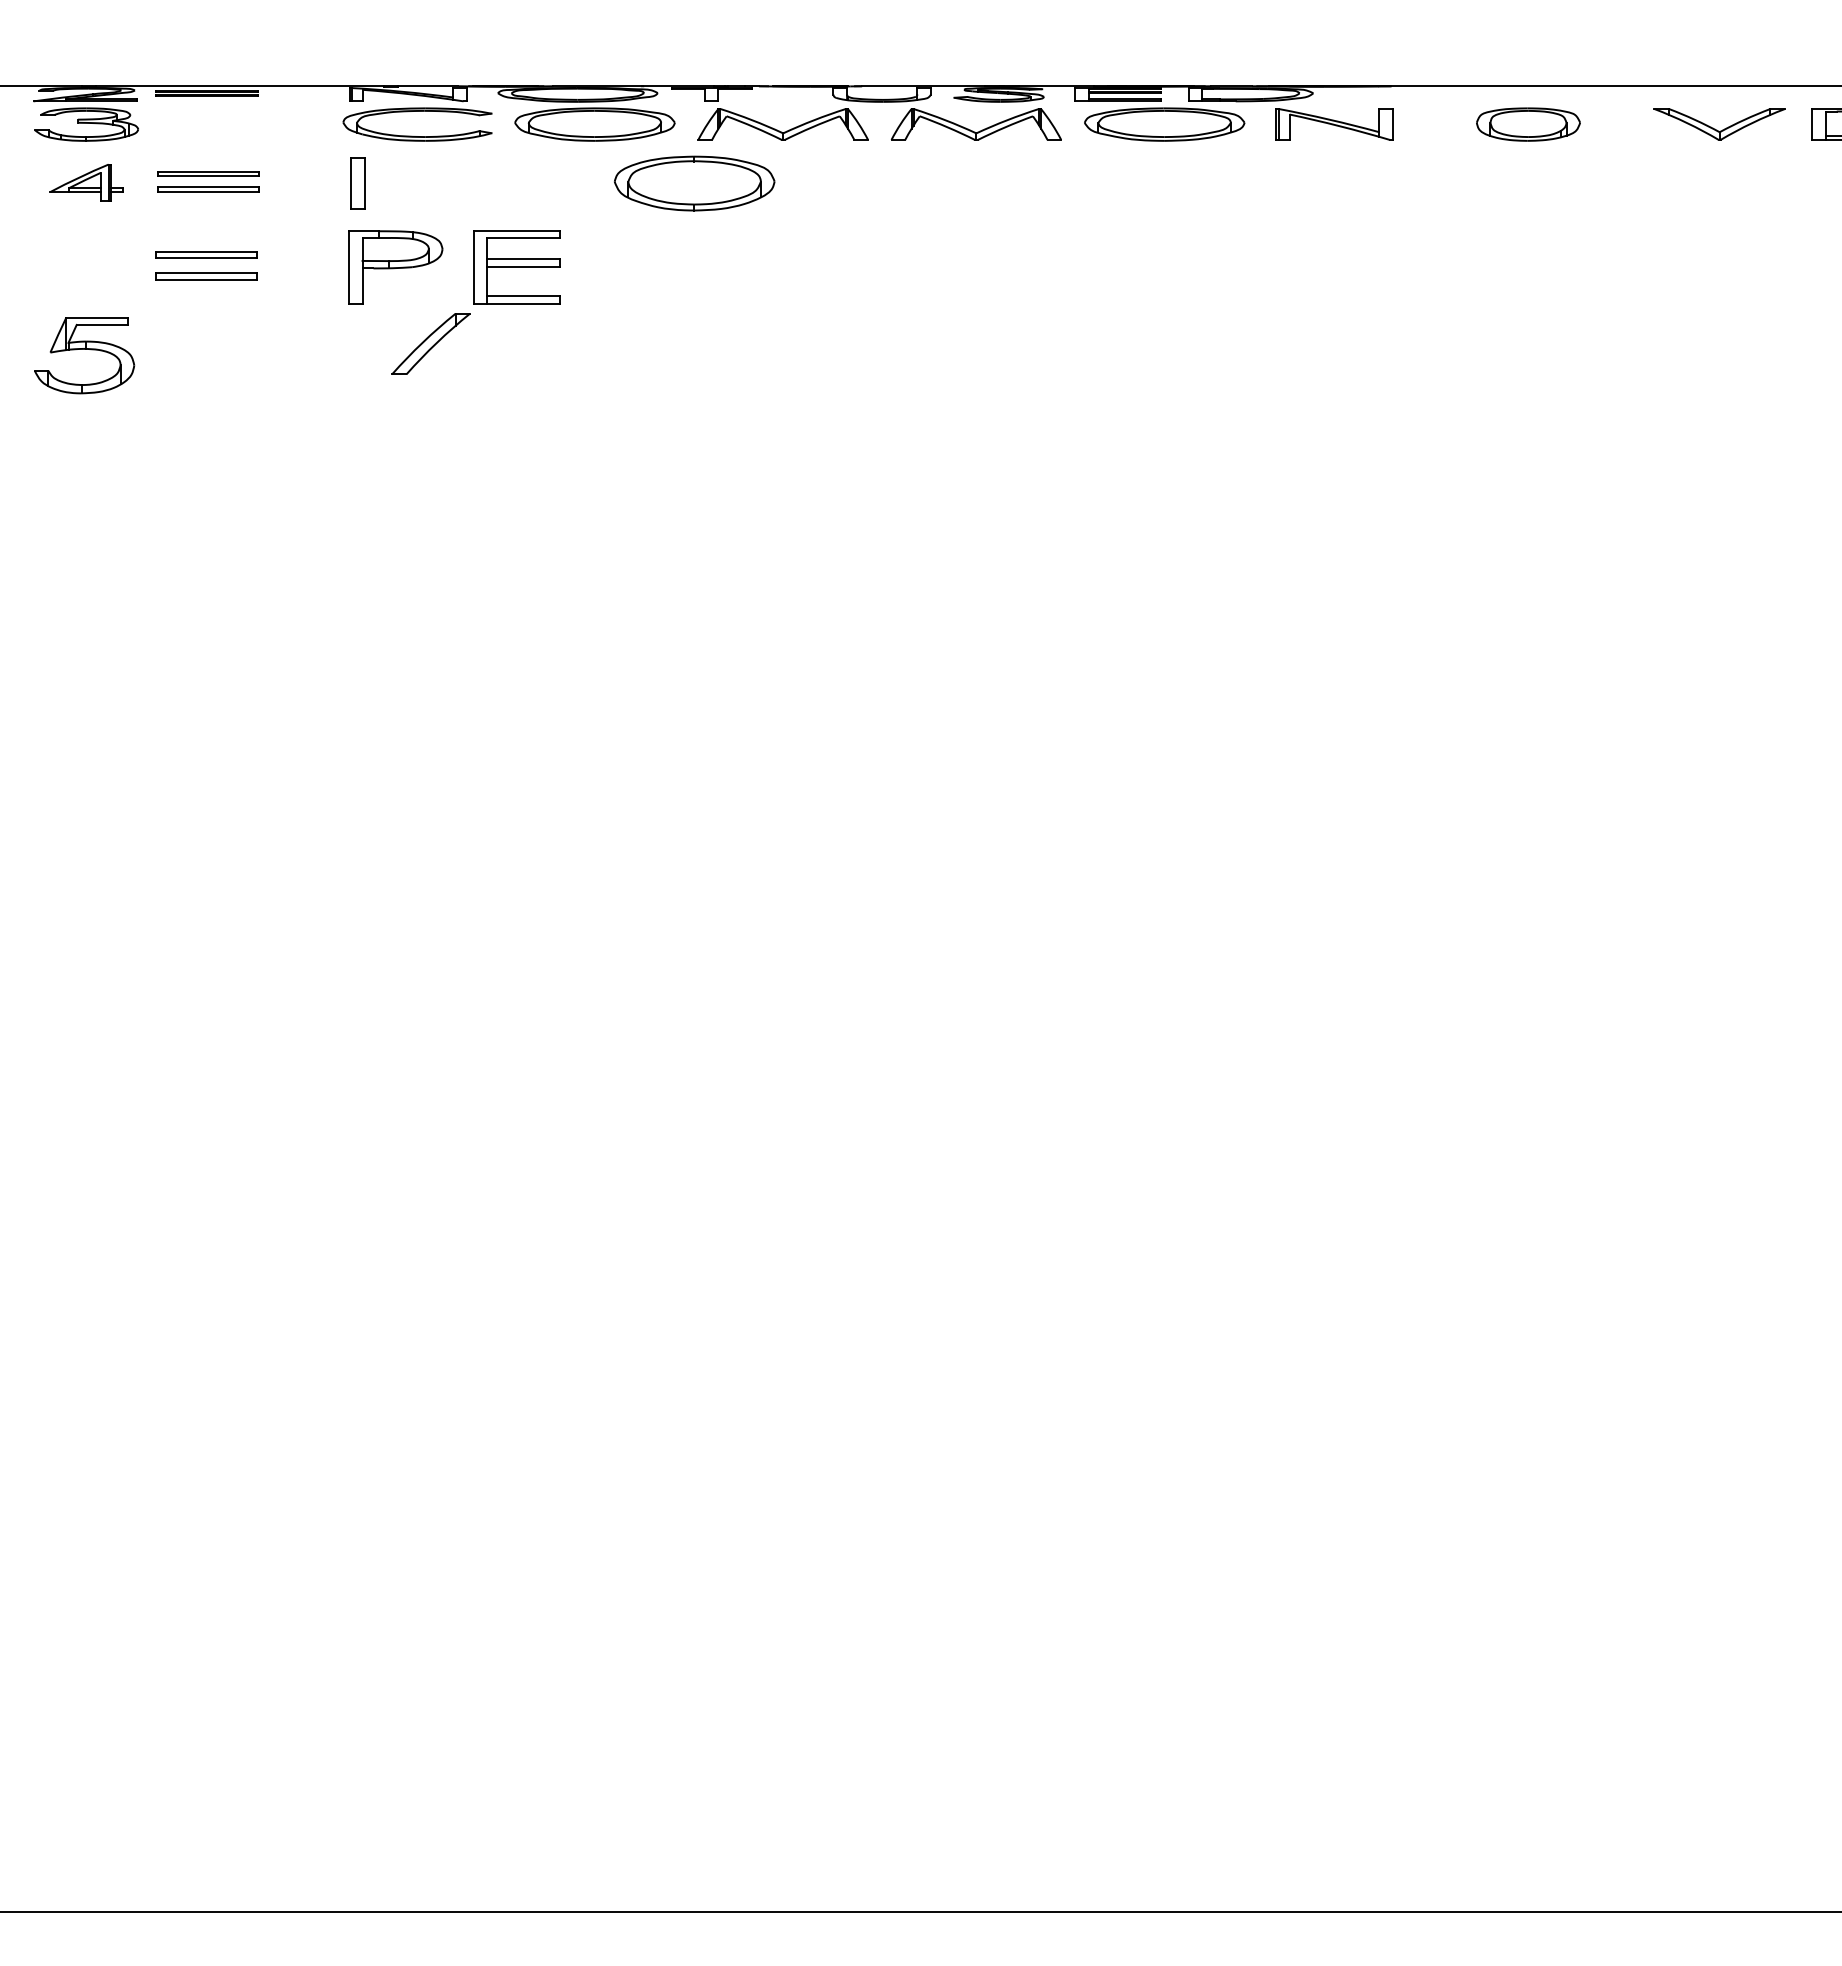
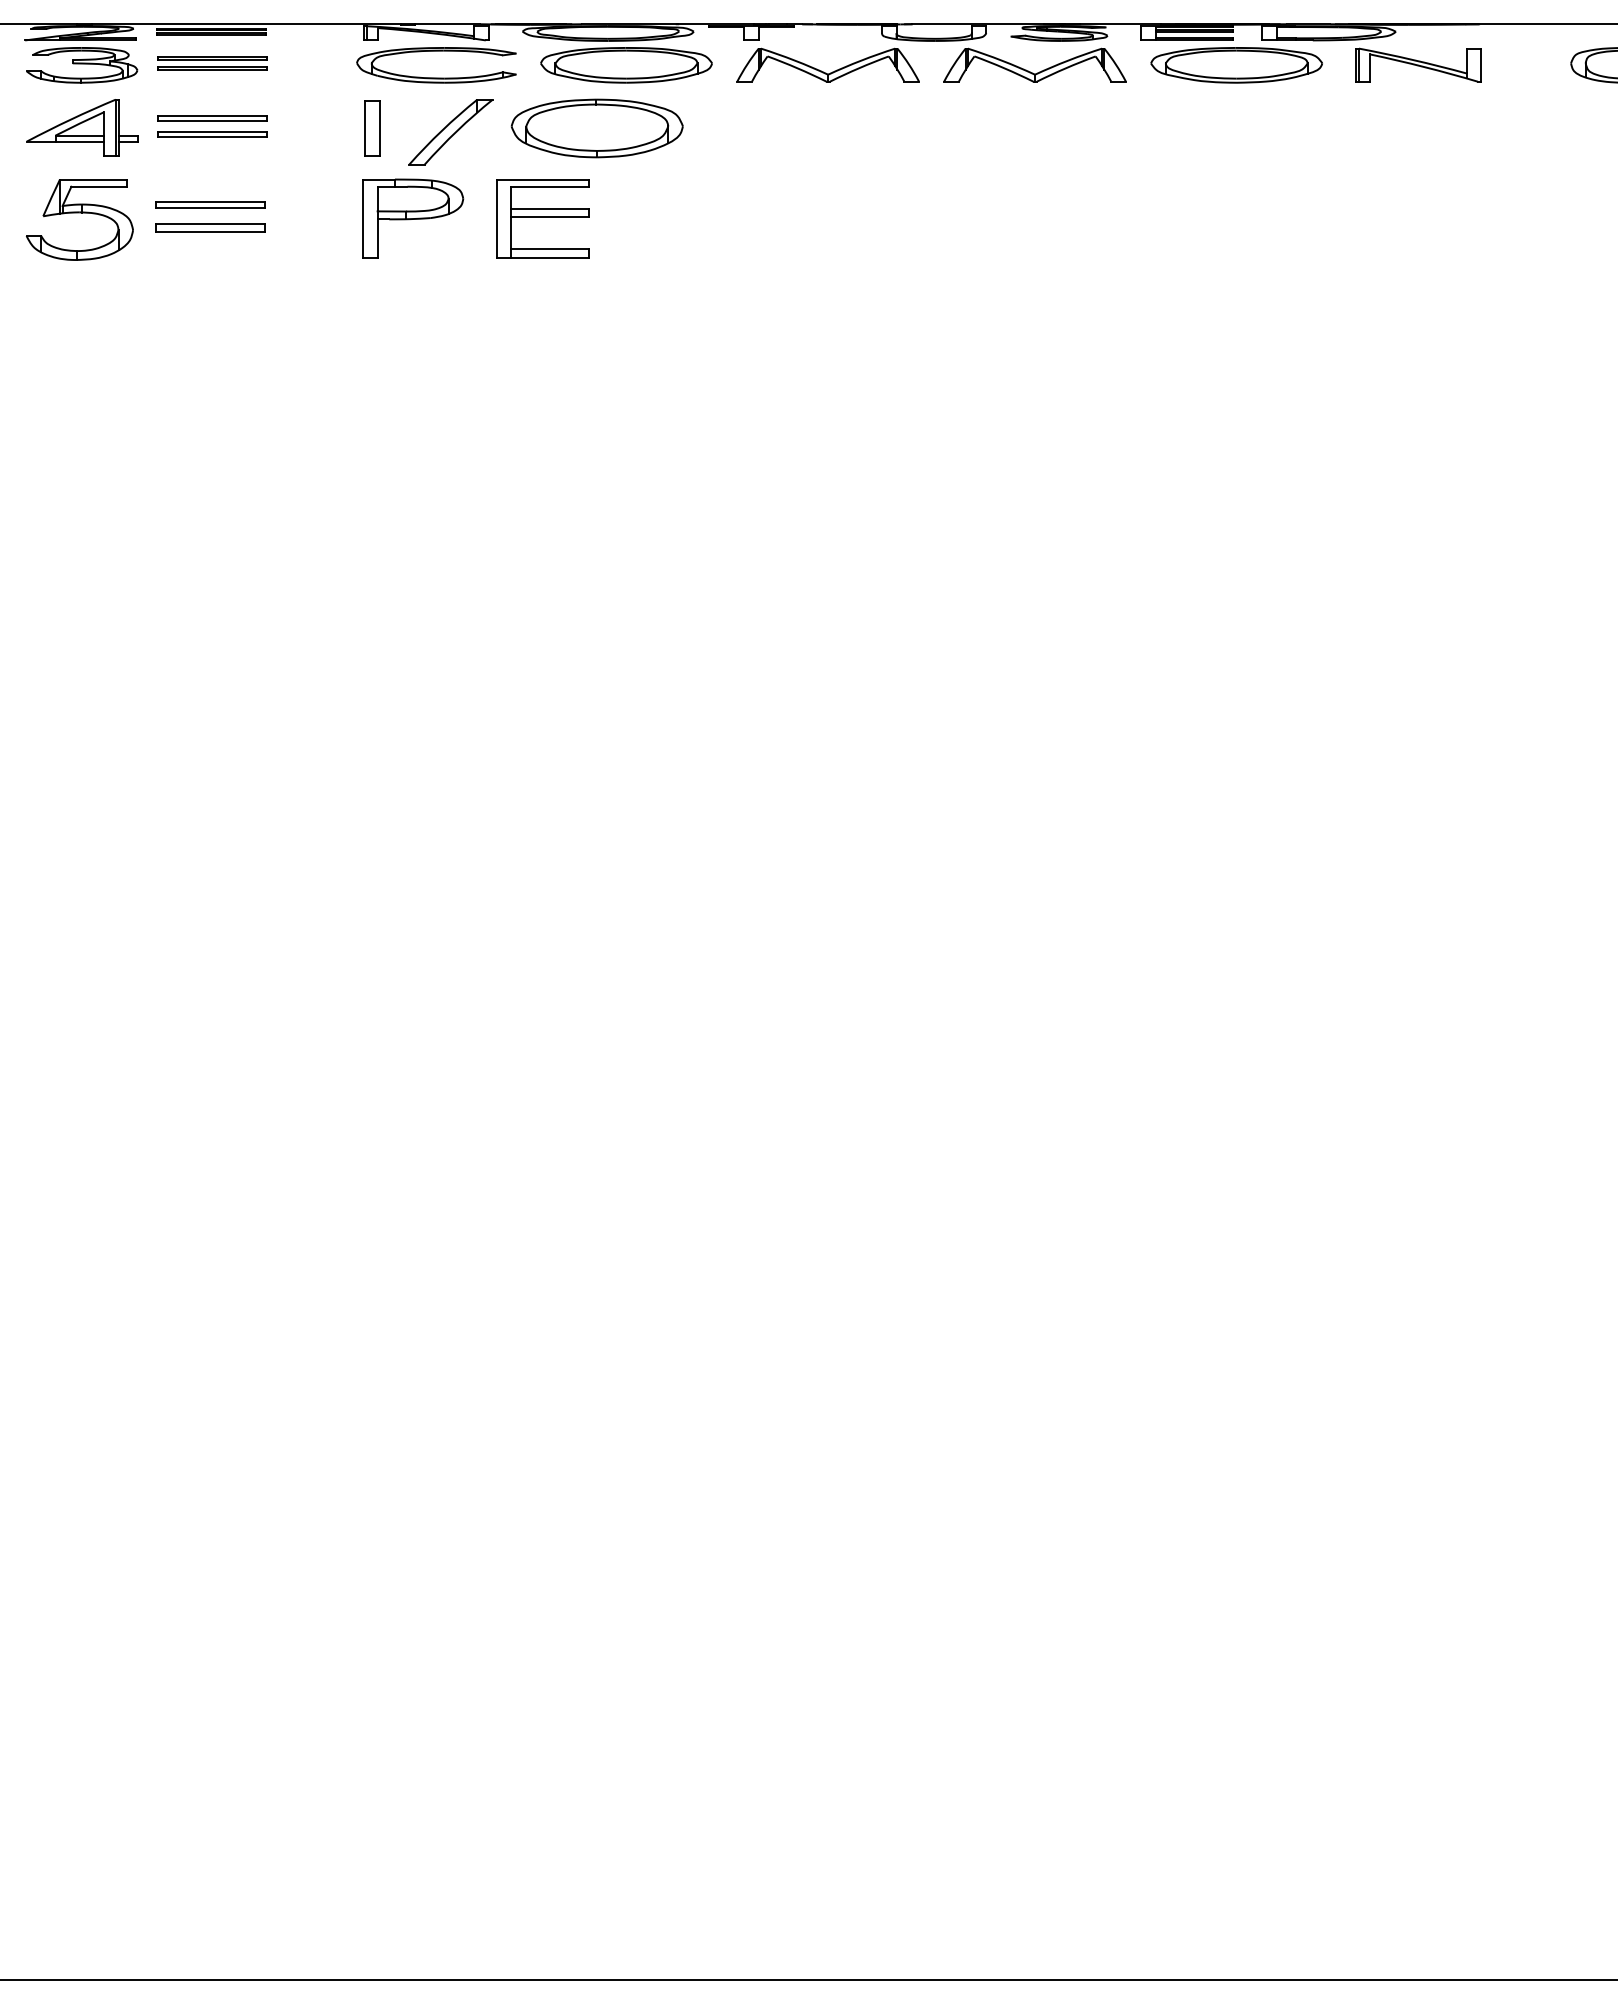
part: (208, 122) -> (212, 63), added
part: (86, 182) -> (81, 127), size x1.43
part: (694, 183) -> (597, 128), moved
part: (430, 343) -> (450, 131), moved
part: (84, 355) -> (79, 219), moved

